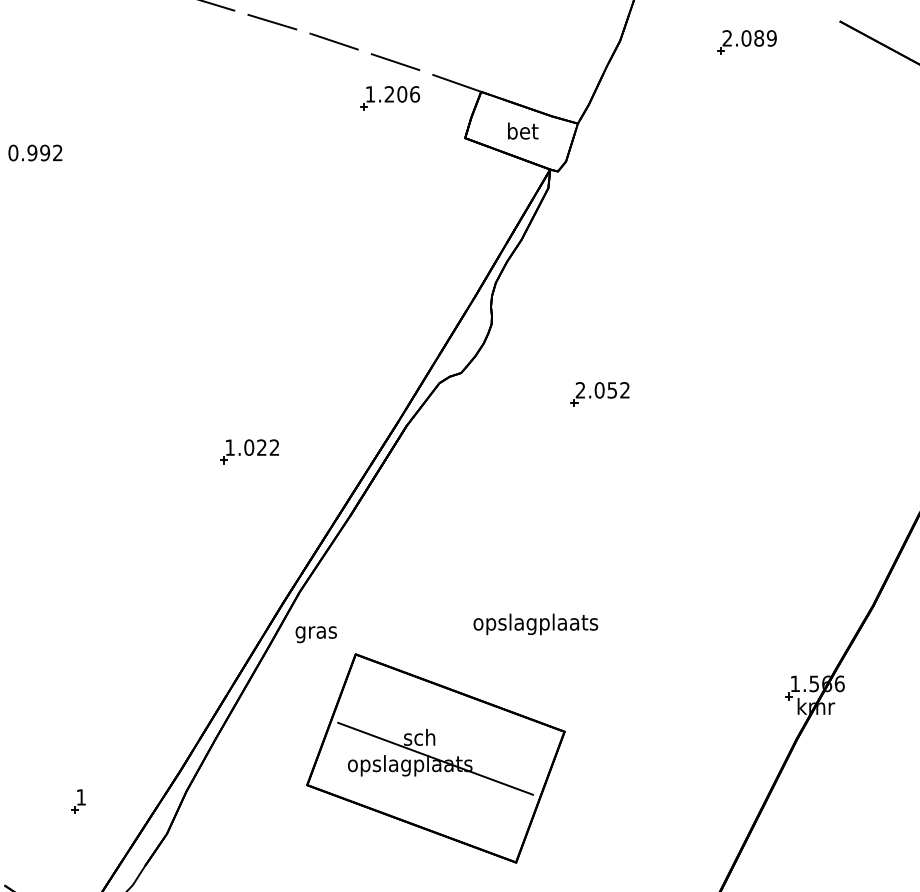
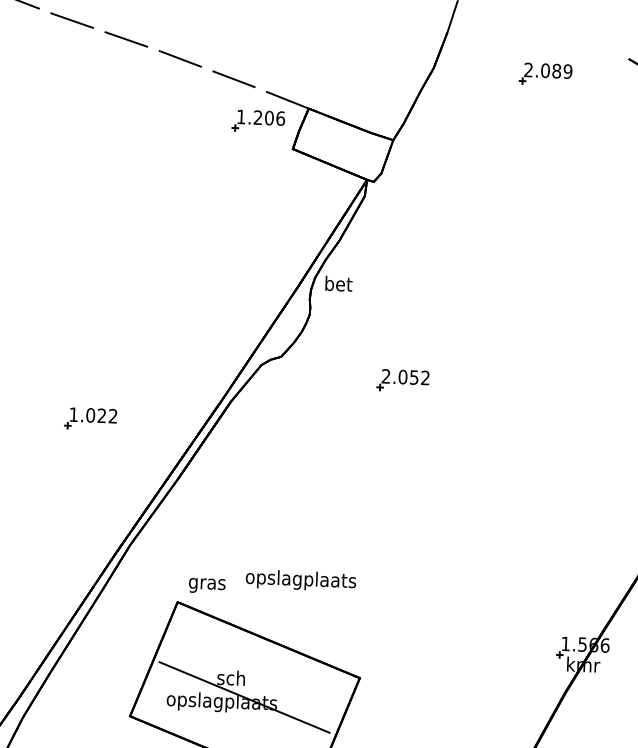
part: (389, 98) -> (257, 121), moved
text: (523, 130) -> (339, 283), moved
text: (535, 624) -> (300, 580), moved
text: (315, 634) -> (206, 585), moved

